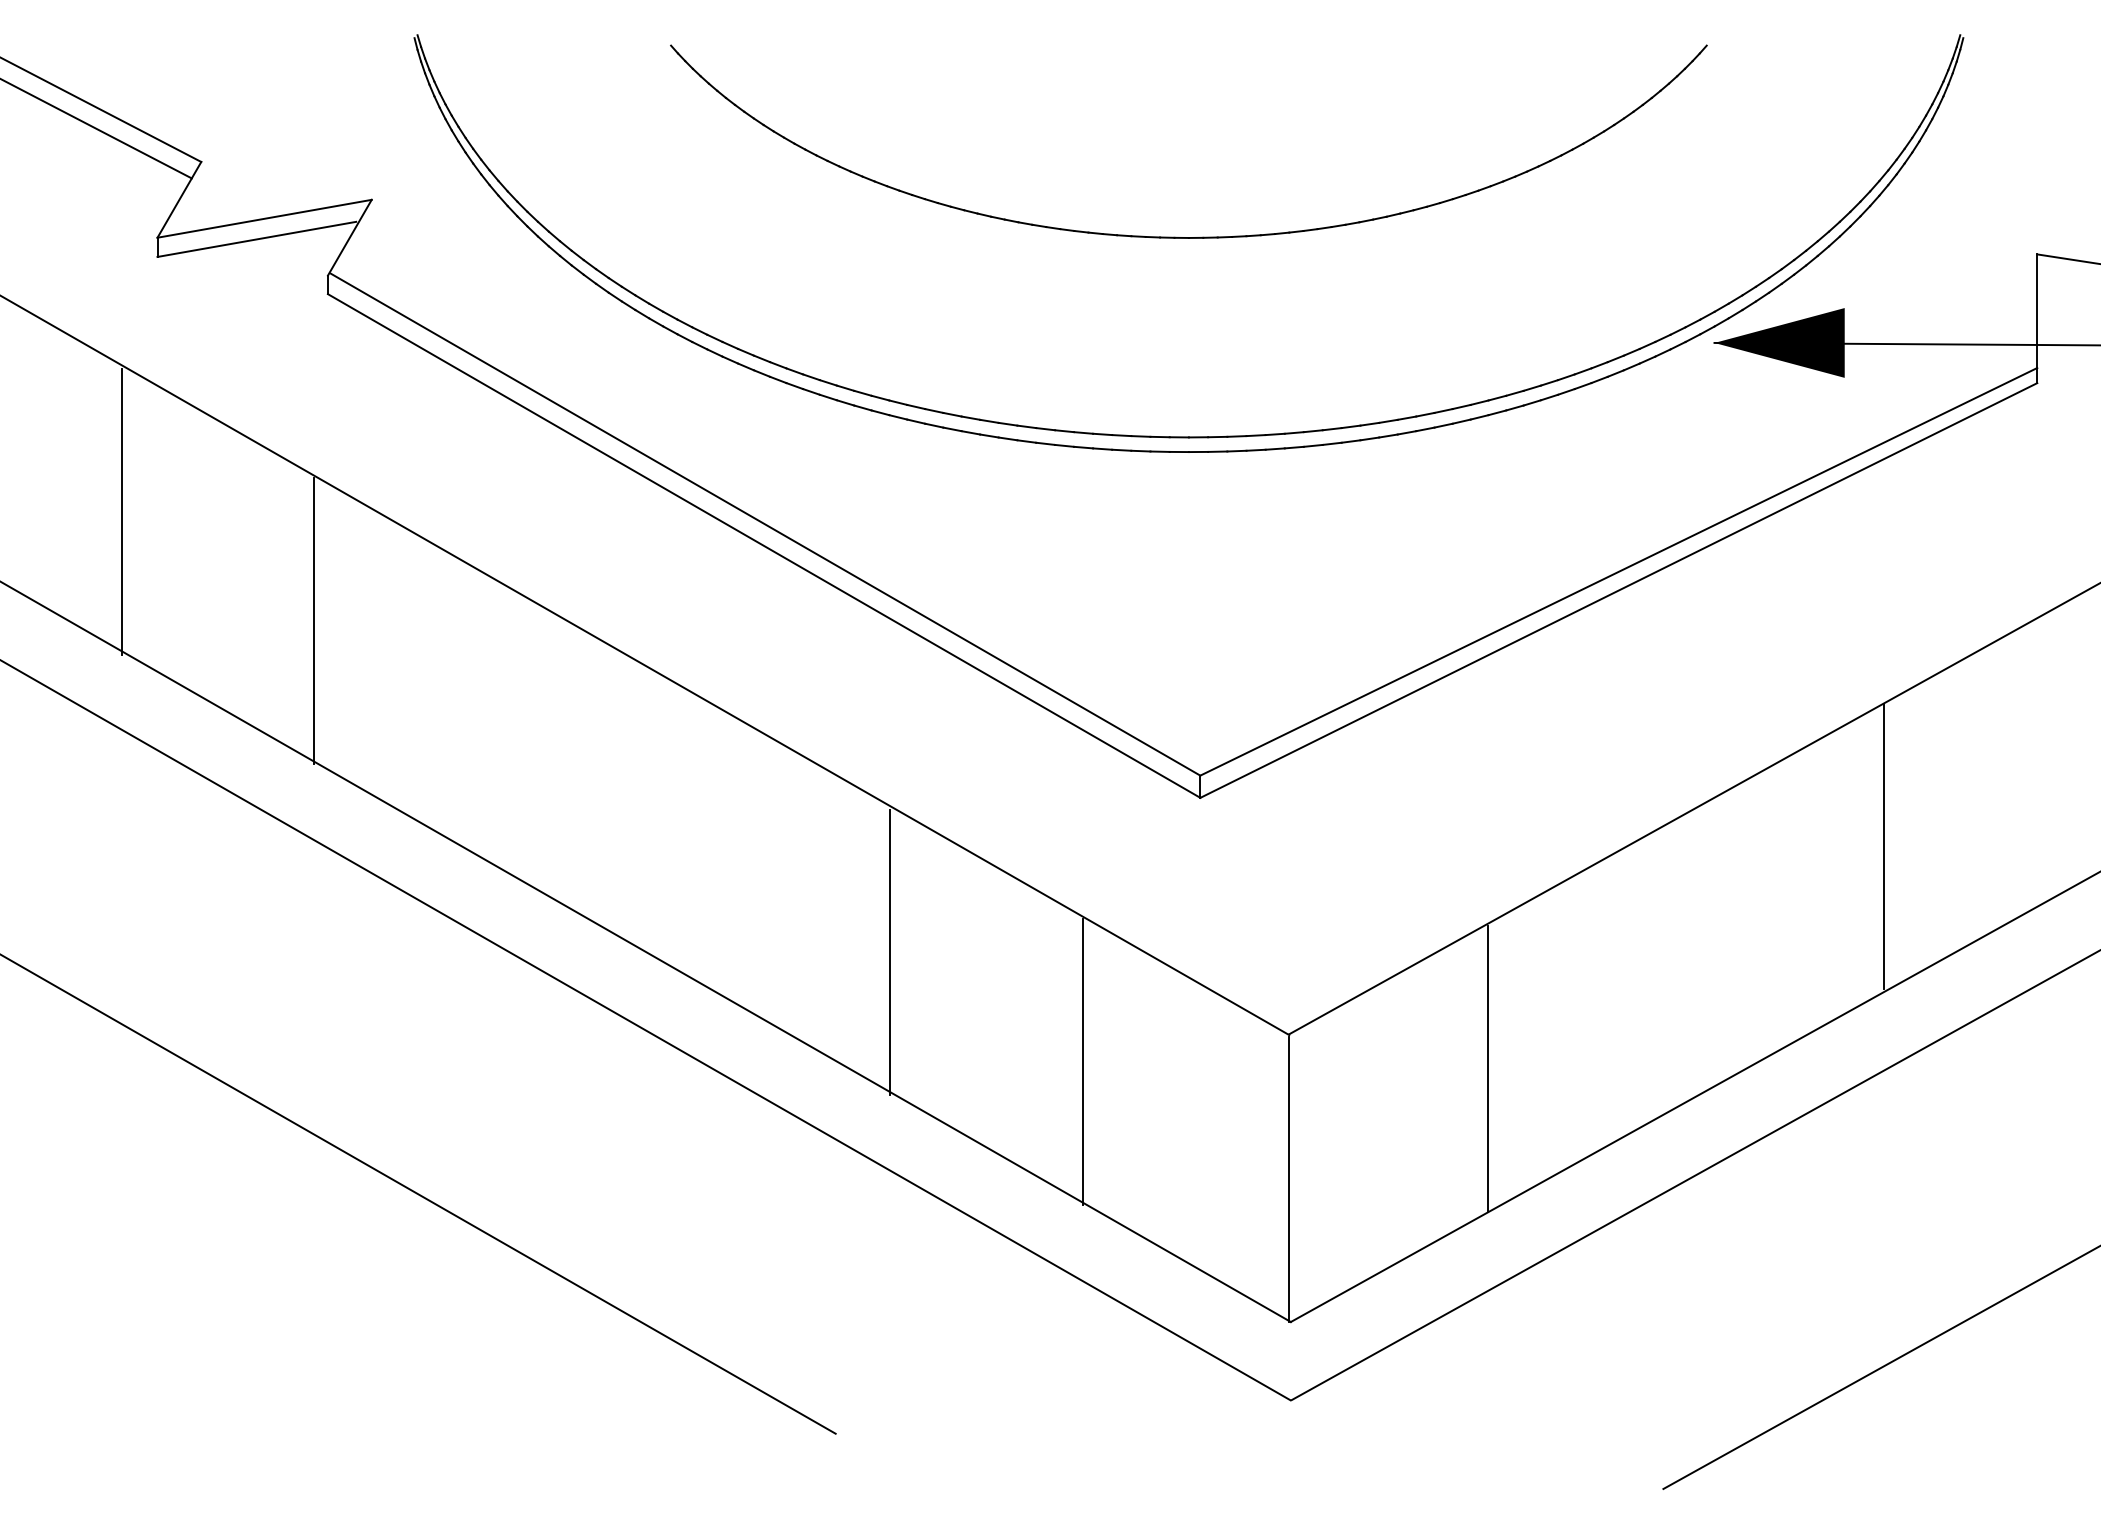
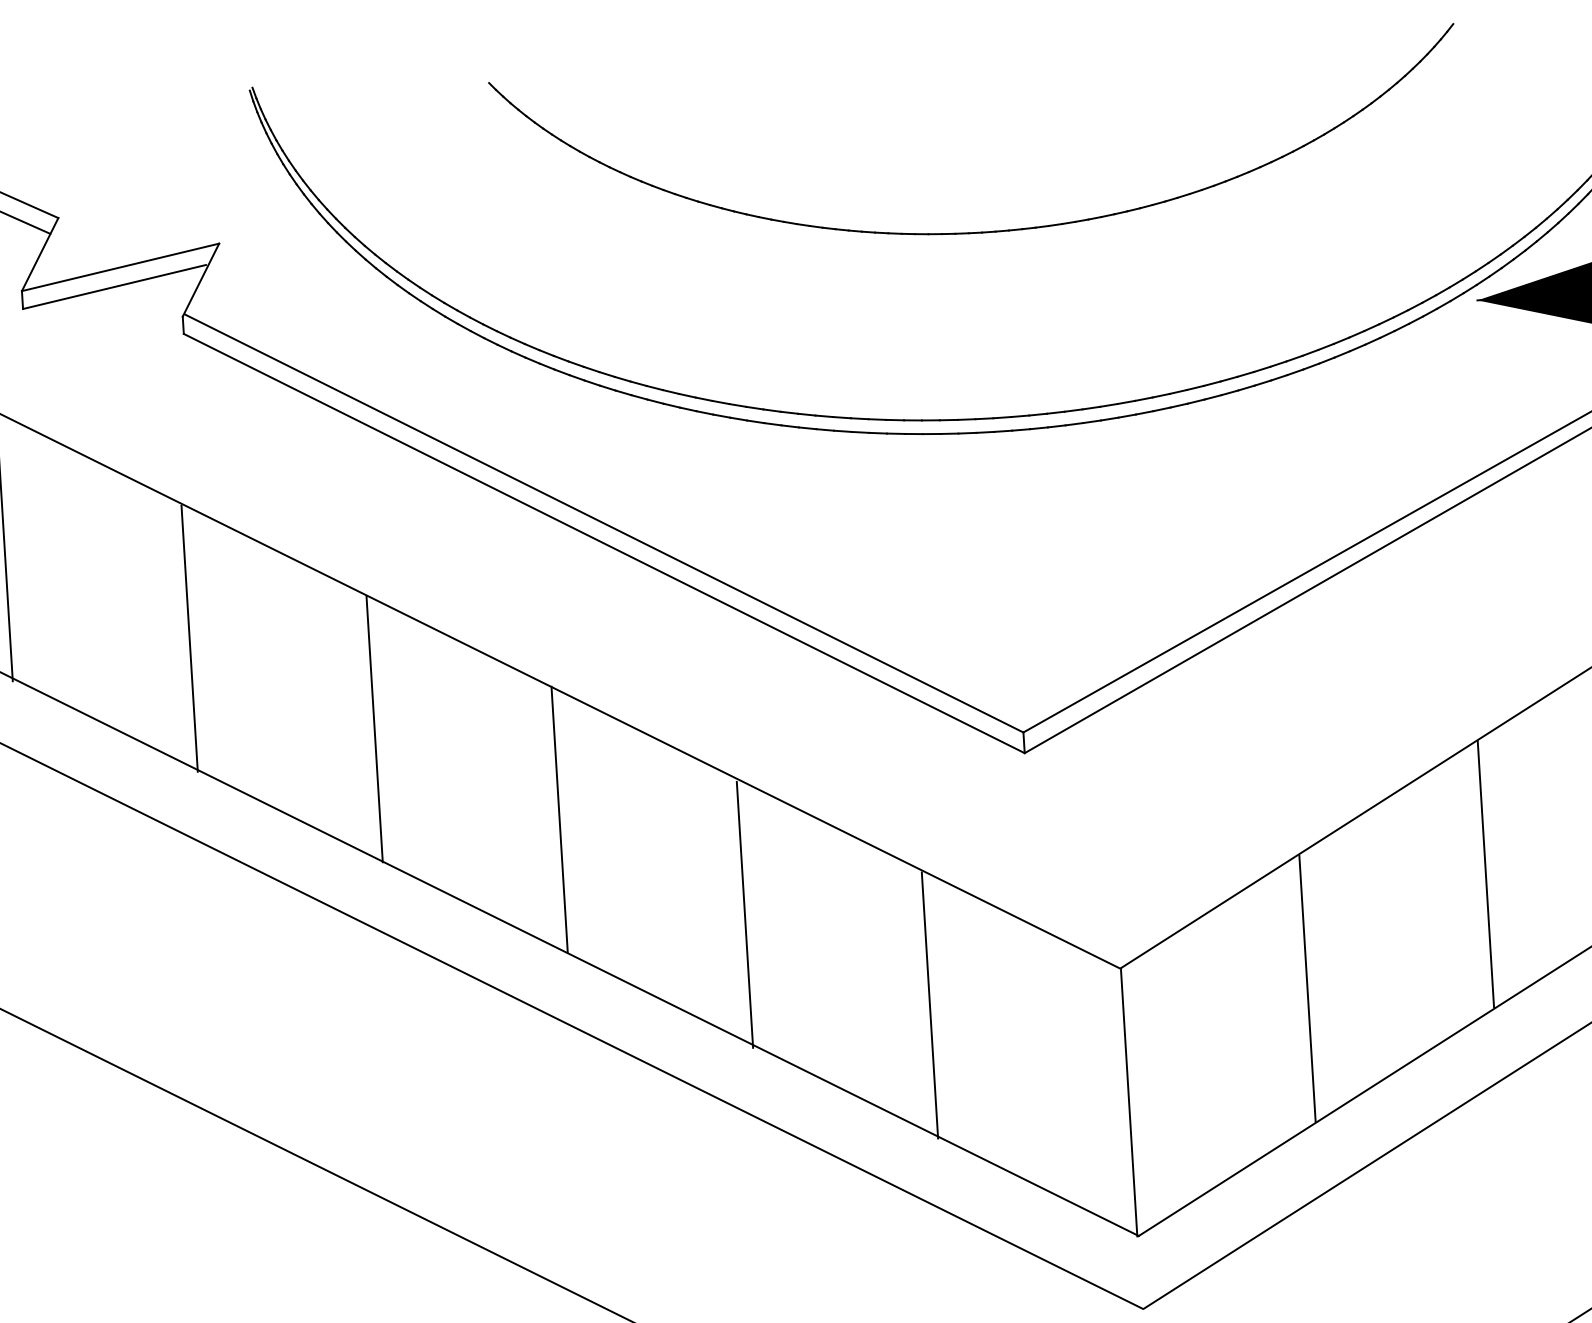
line: (506, 729) -> (374, 729), added
line: (698, 838) -> (559, 819), added
line: (1686, 957) -> (1486, 874), added

